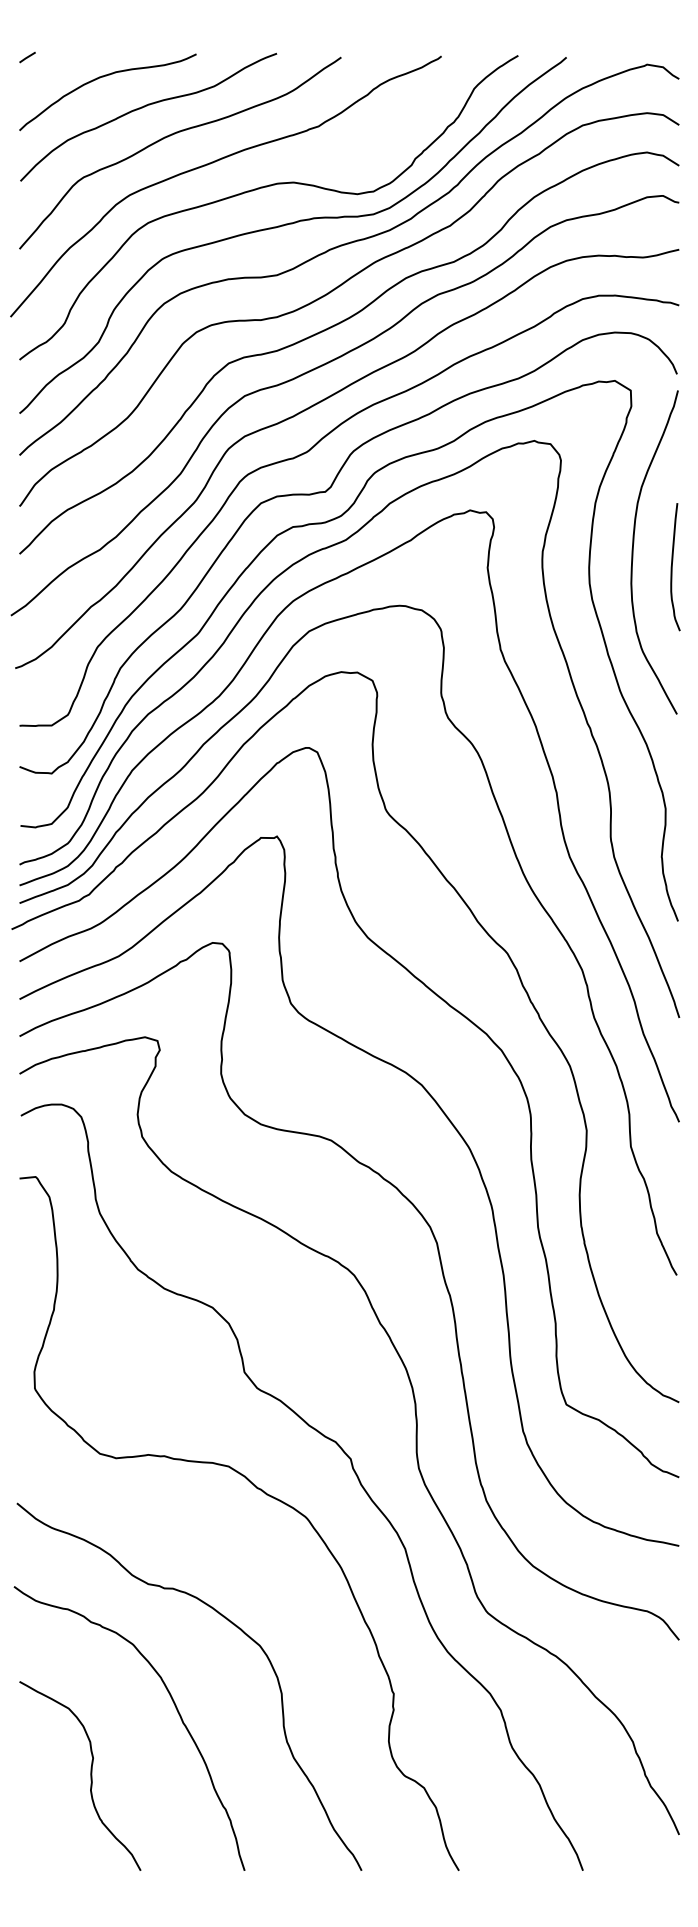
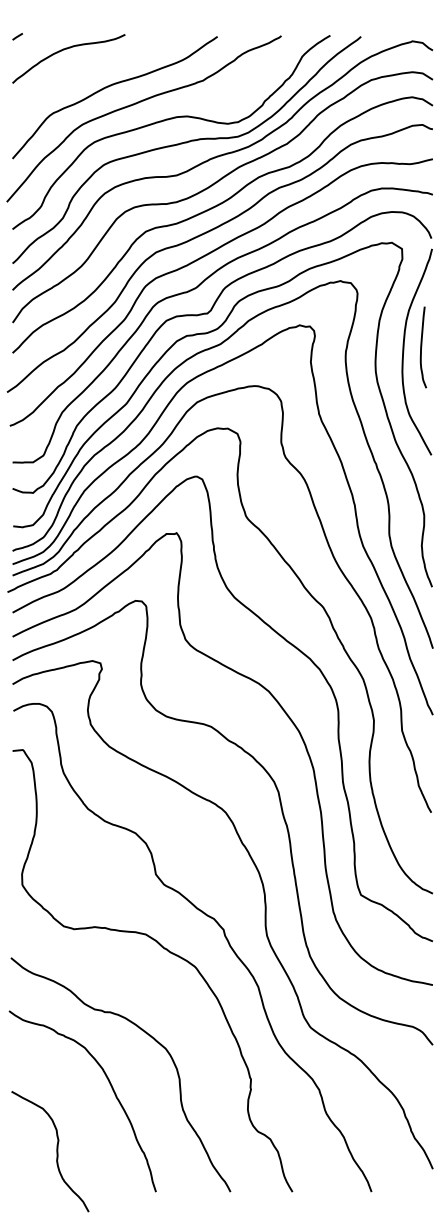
curve: (143, 108) -> (91, 69), removed
curve: (673, 565) -> (422, 346), moved
curve: (90, 1775) -> (56, 1151), moved

